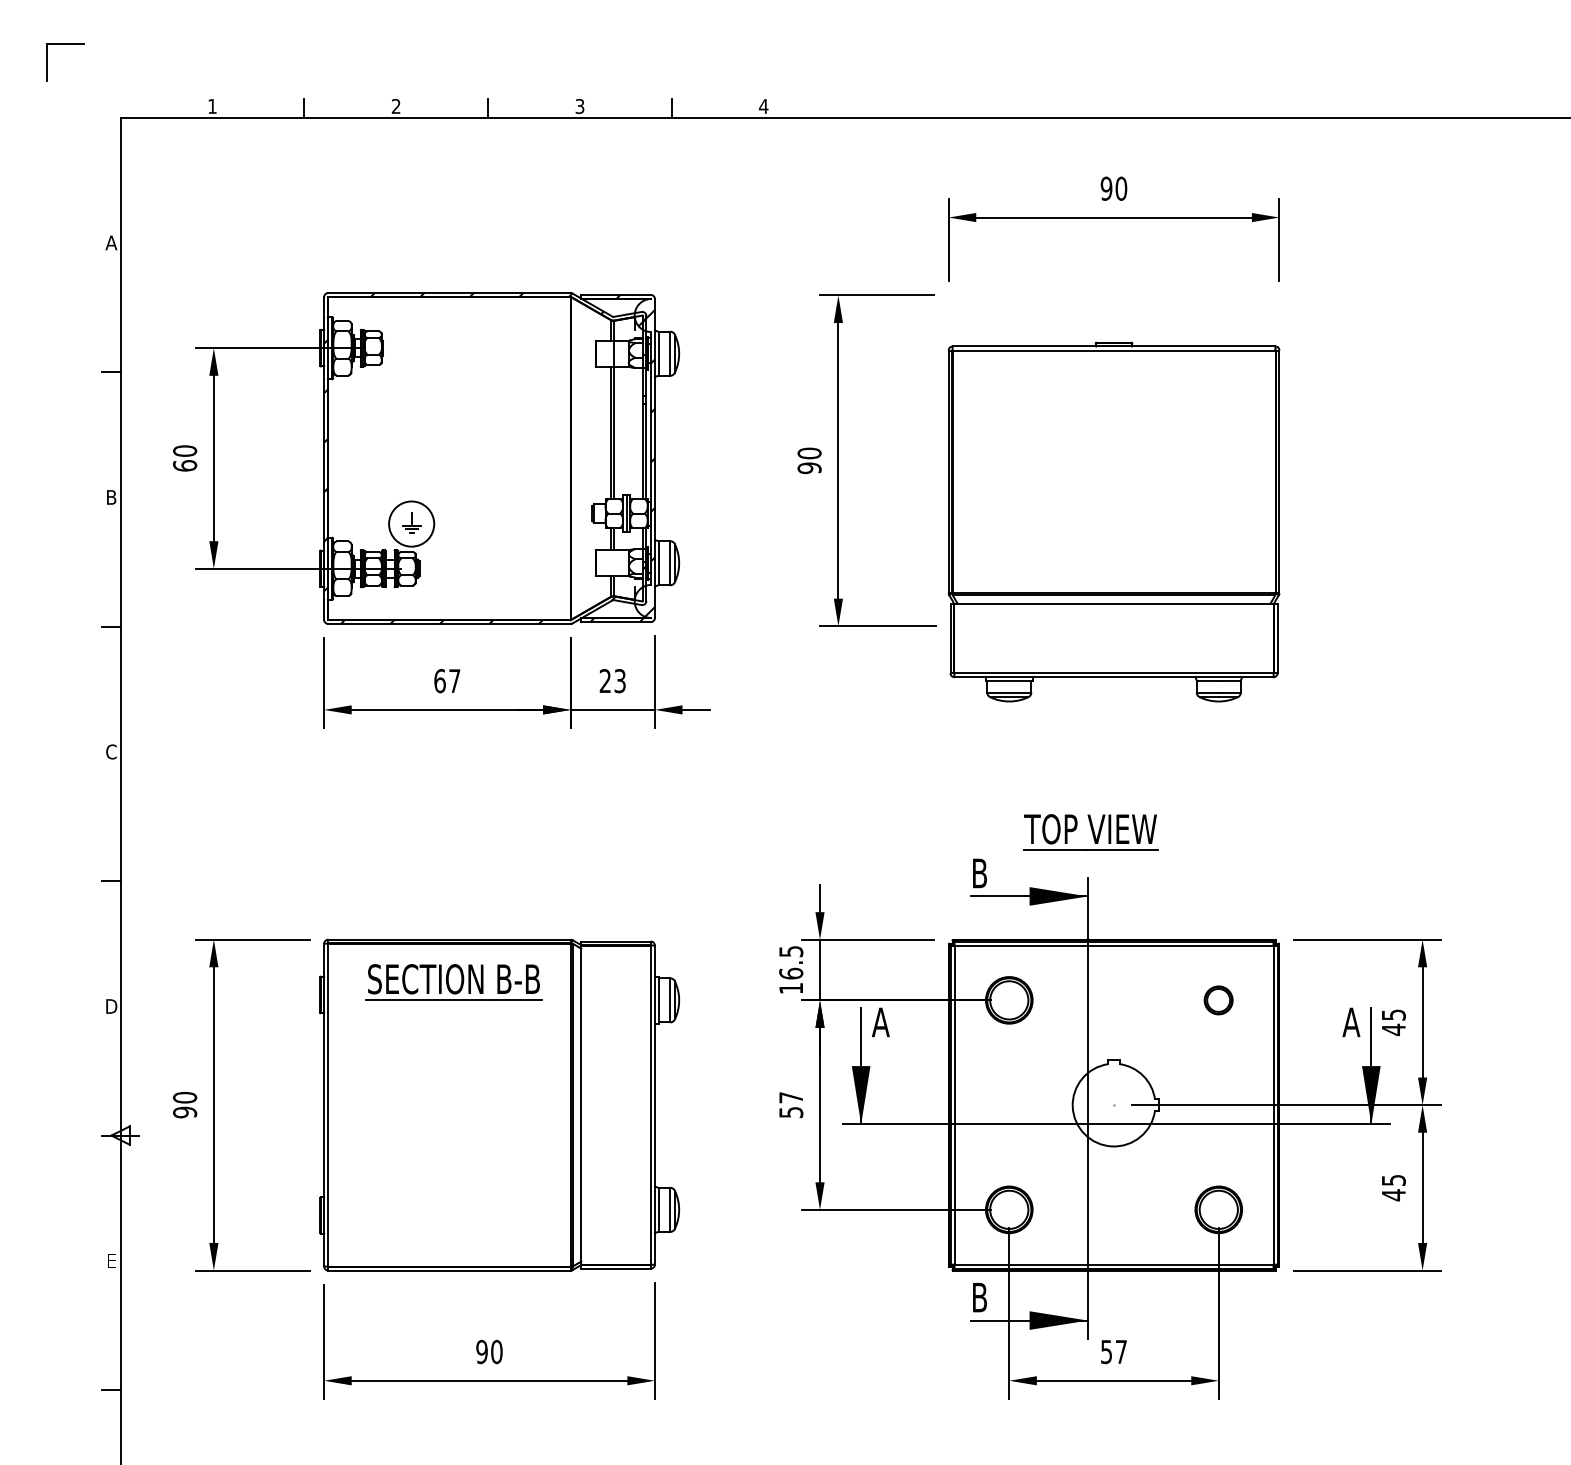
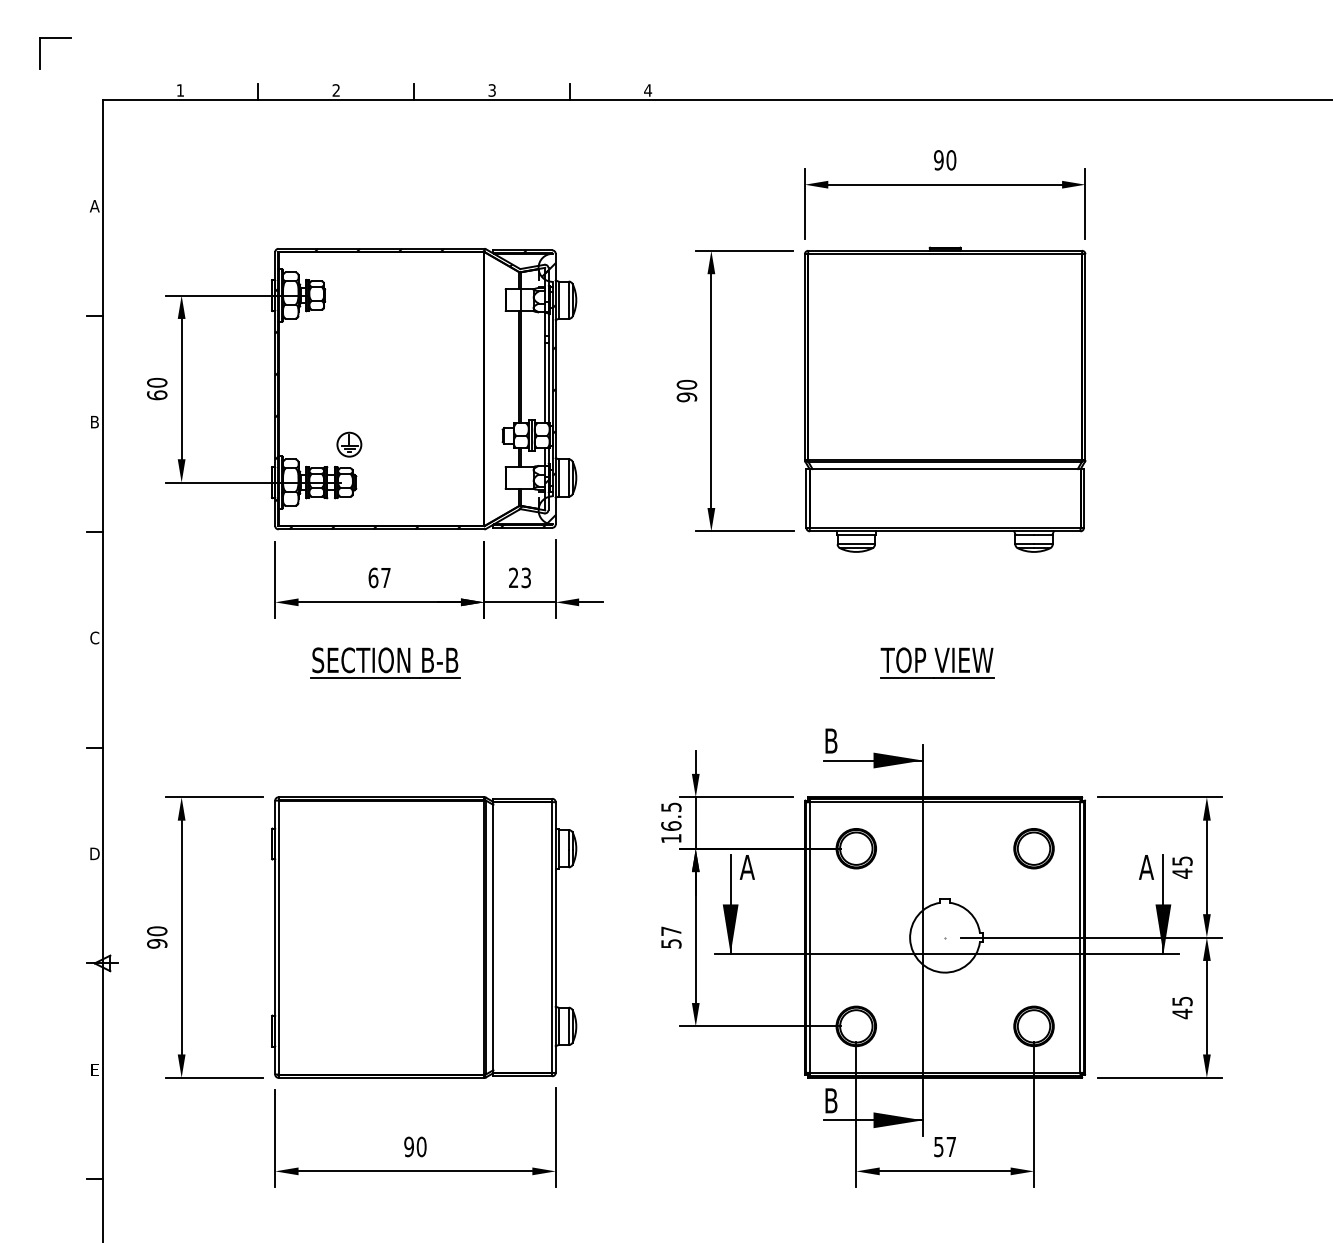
part: (1113, 521) -> (944, 399), moved
circle: (411, 523) -> (349, 444), size x0.62
part: (1090, 832) -> (937, 663), moved
part: (453, 982) -> (384, 663), moved
part: (1218, 1000) -> (1033, 848), size x1.67

